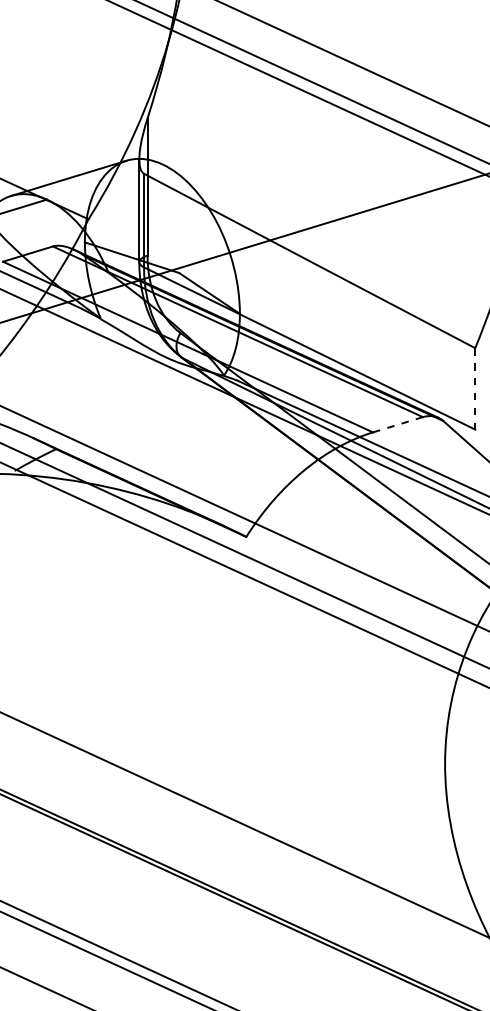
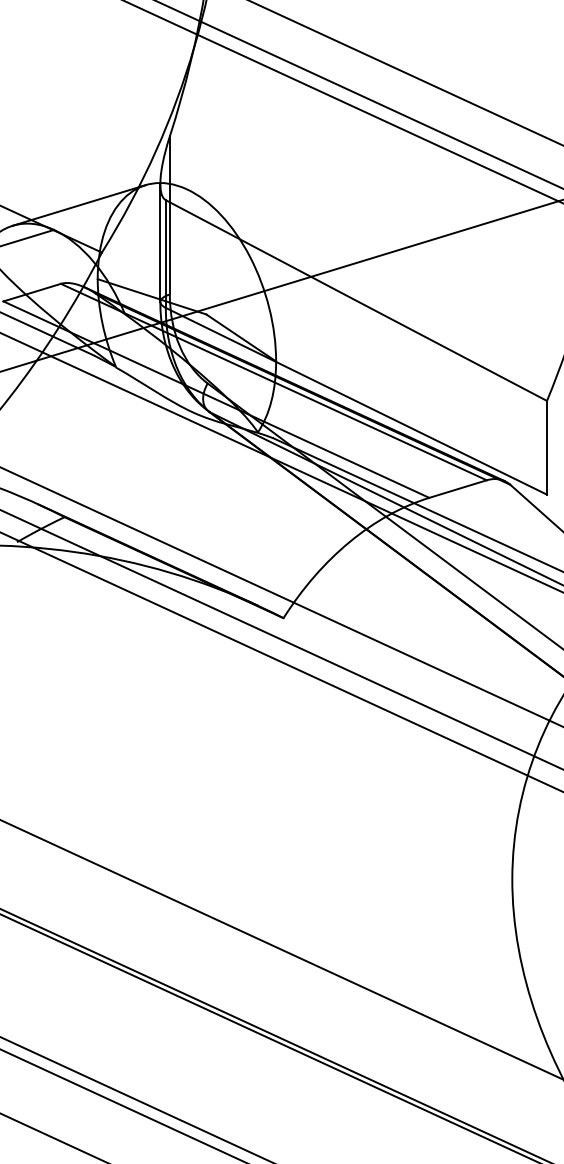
line: (475, 388) -> (547, 447), dashed -> solid
line: (397, 424) -> (457, 488), dashed -> solid

